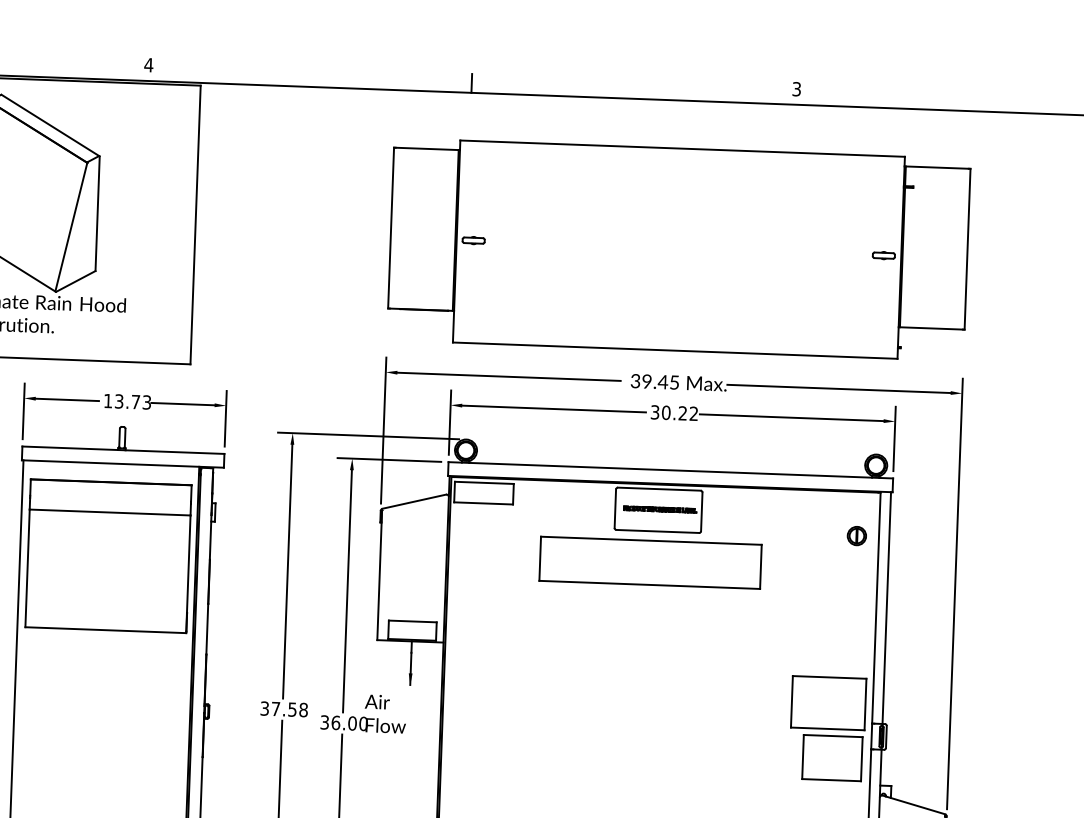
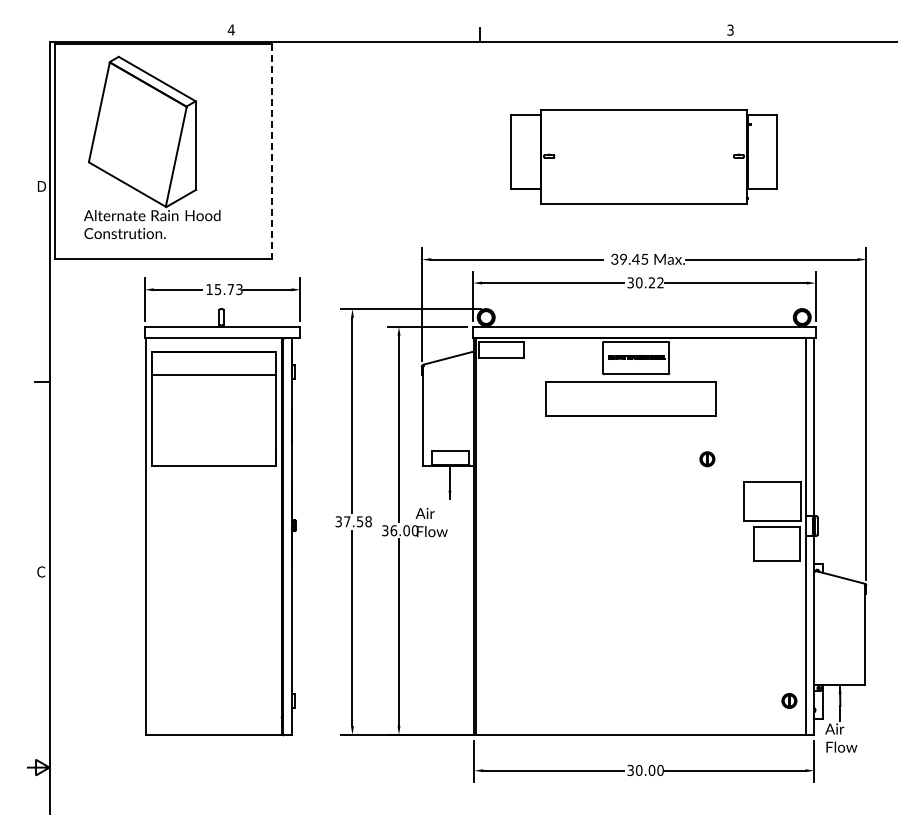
line: (195, 226) -> (271, 152), solid -> dashed
part: (677, 249) -> (643, 156), size x0.6
text: (119, 400) -> (218, 288), 13.73 -> 15.73
part: (857, 536) -> (707, 459), moved

